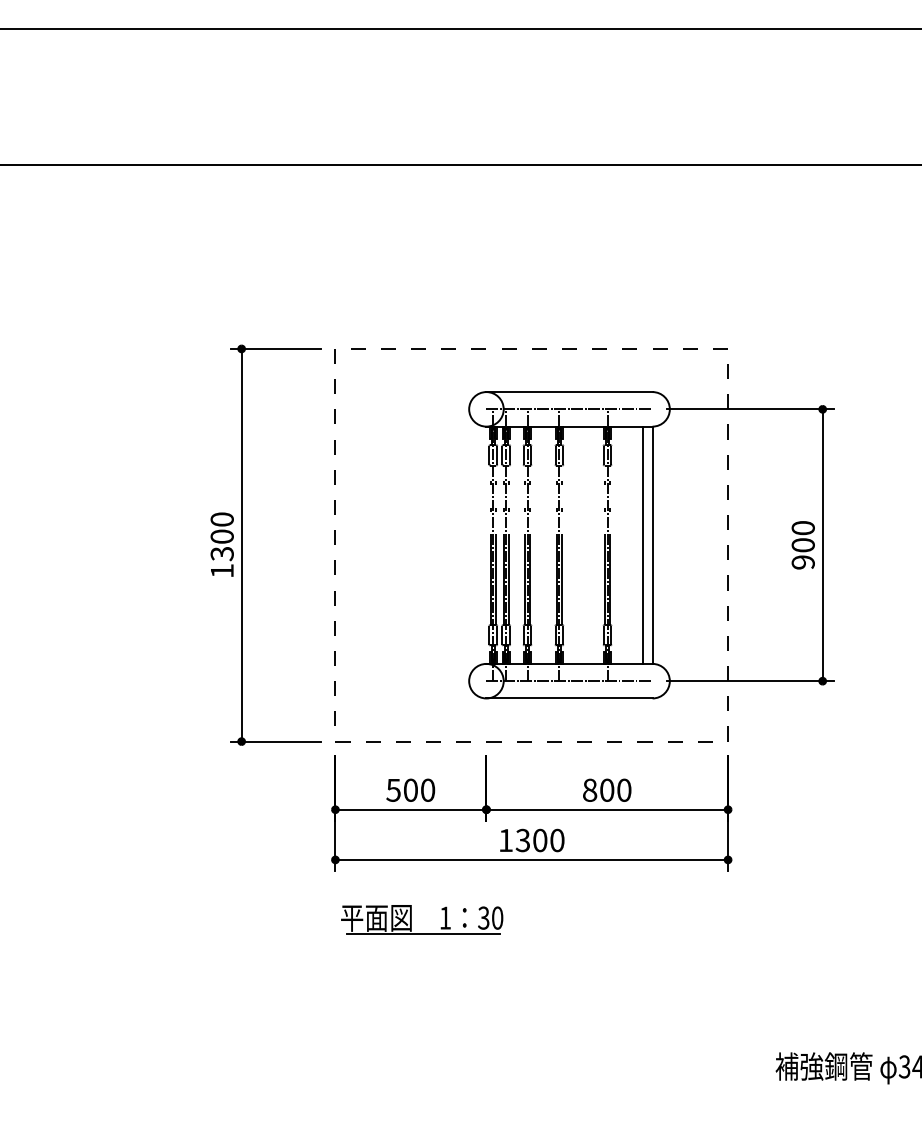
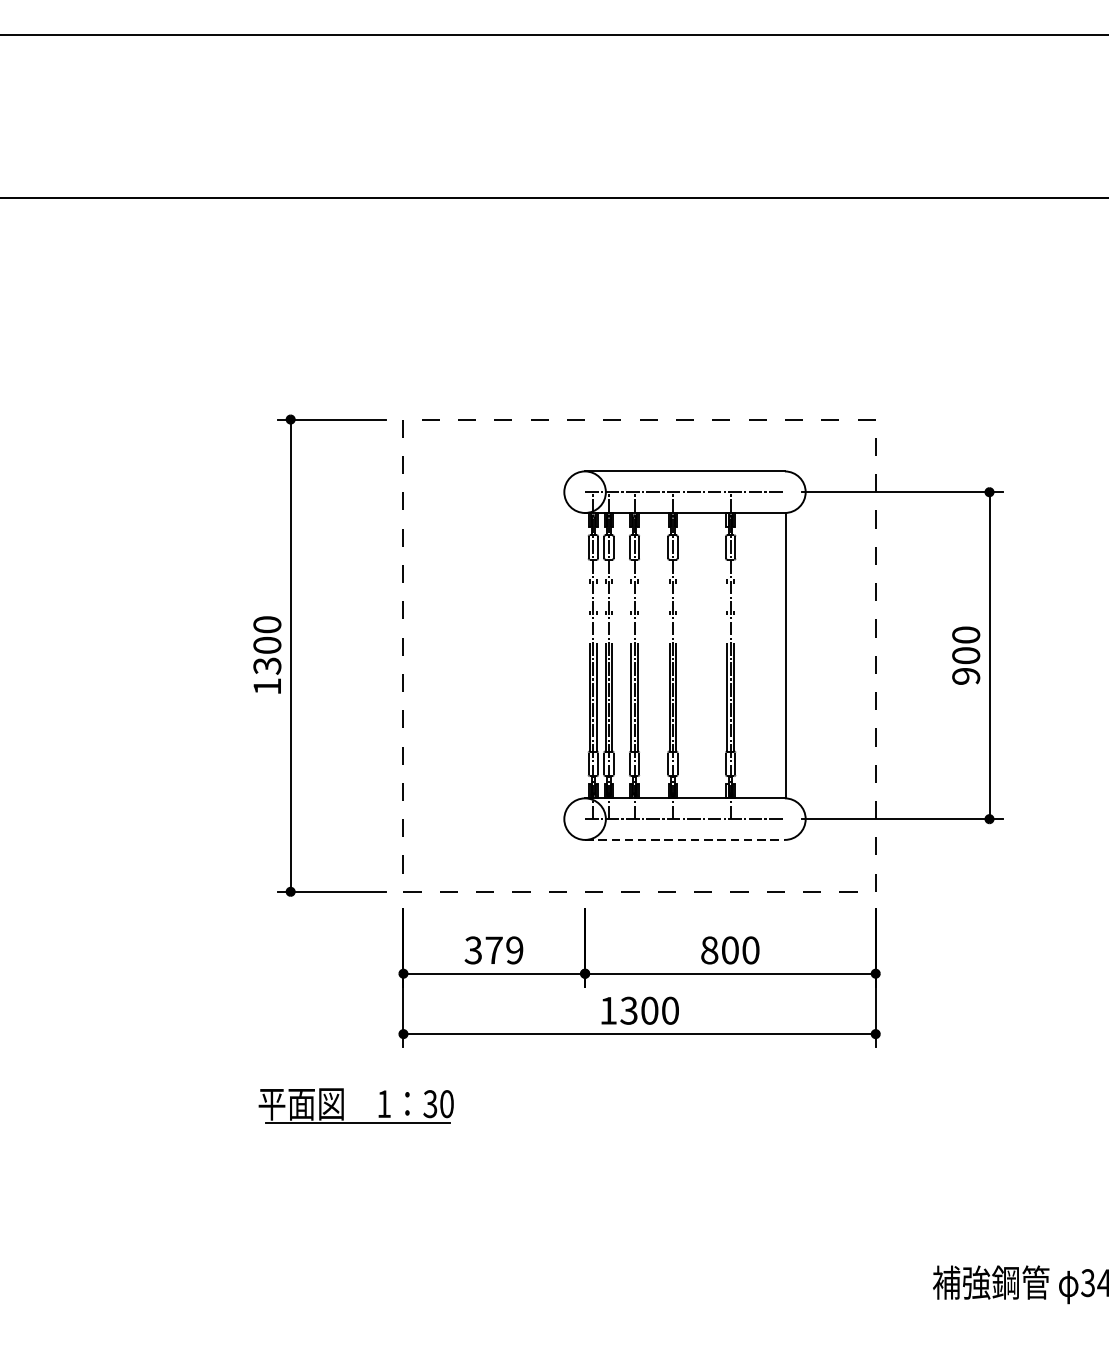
line: (643, 544) -> (773, 654), removed
line: (570, 698) -> (686, 839), solid -> dashed
text: (410, 789) -> (493, 949), 500 -> 379
part: (411, 919) -> (343, 1105), moved

